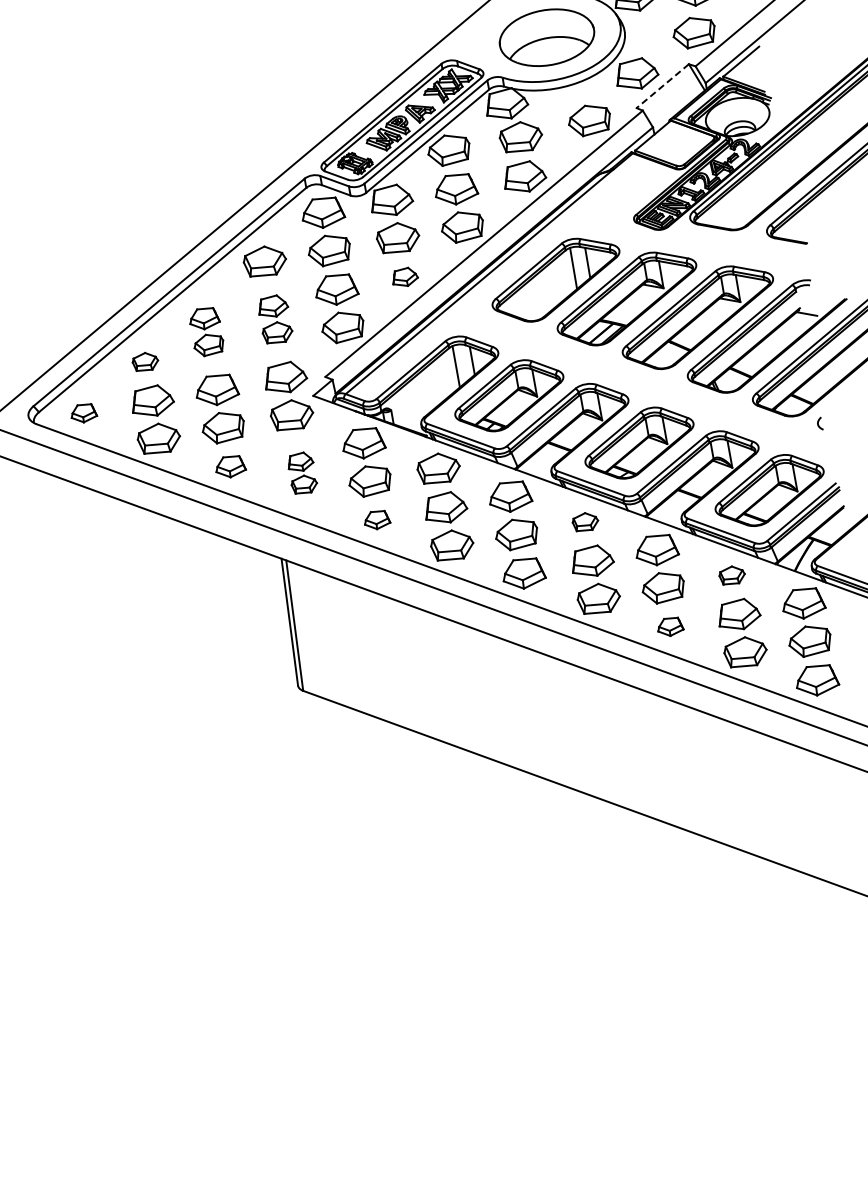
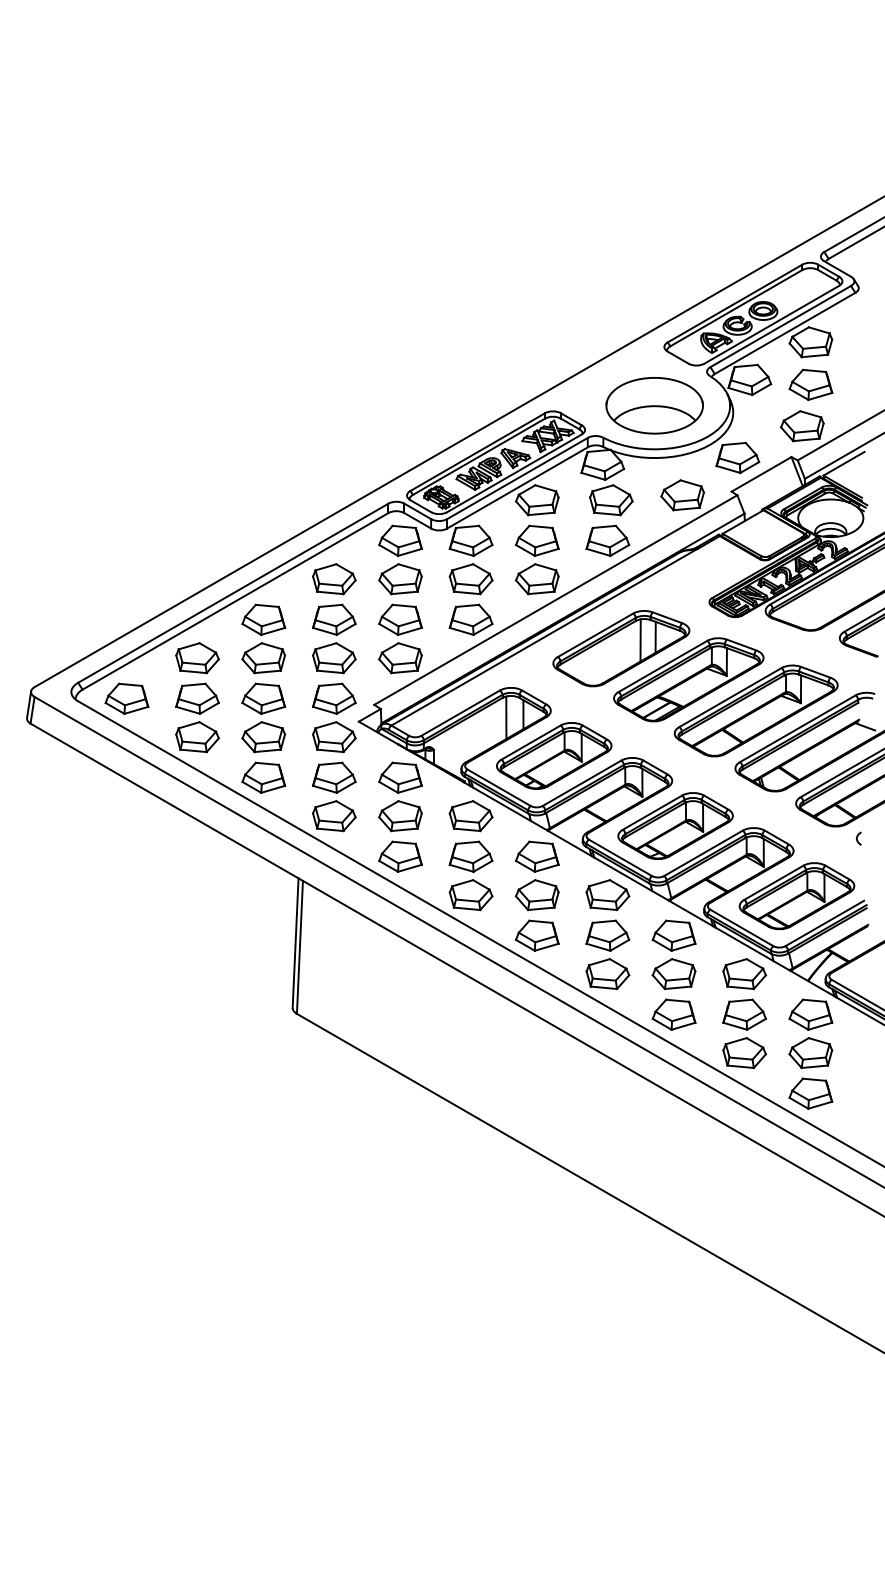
line: (662, 86) -> (761, 474), dashed -> solid
part: (404, 277) -> (470, 619), size x1.67
part: (275, 319) -> (334, 638), size x1.43
part: (206, 331) -> (263, 638), size x1.43
part: (145, 362) -> (197, 658), size x1.67
part: (83, 413) -> (126, 698), size x1.67
part: (230, 466) -> (263, 777), size x1.43
part: (302, 472) -> (334, 796), size x1.67
part: (377, 519) -> (400, 856), size x1.67
part: (585, 522) -> (607, 895), size x1.67
part: (731, 575) -> (744, 974), size x1.67
part: (669, 626) -> (673, 1014), size x1.67

